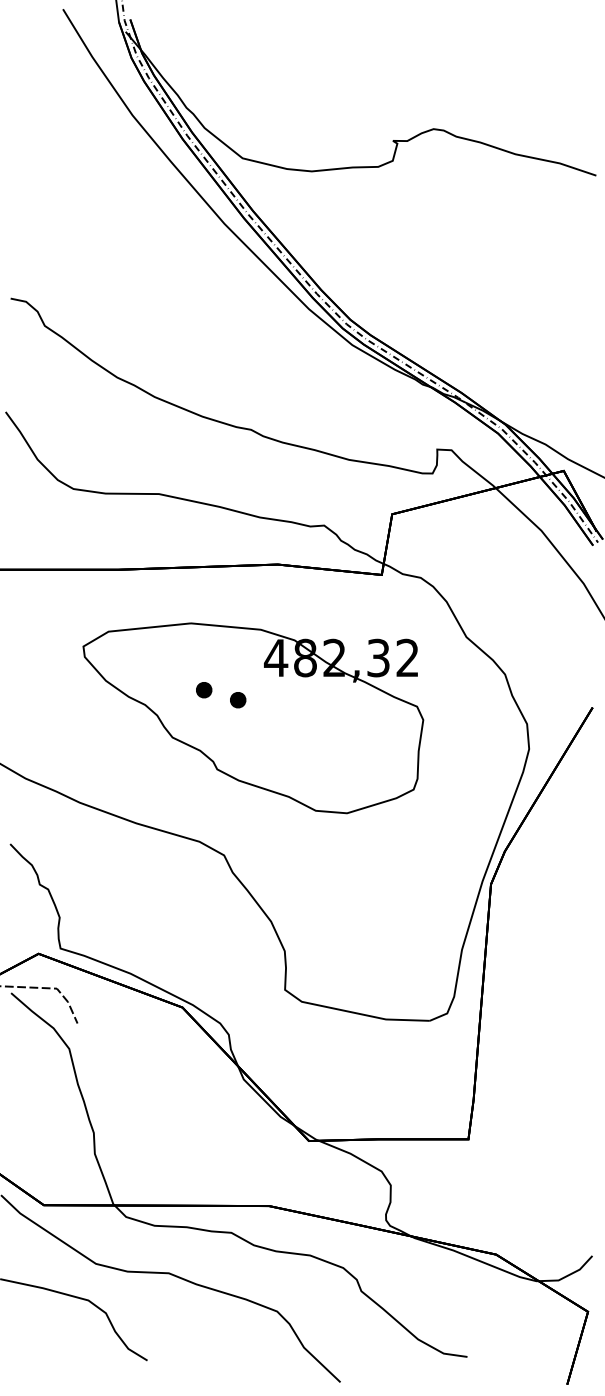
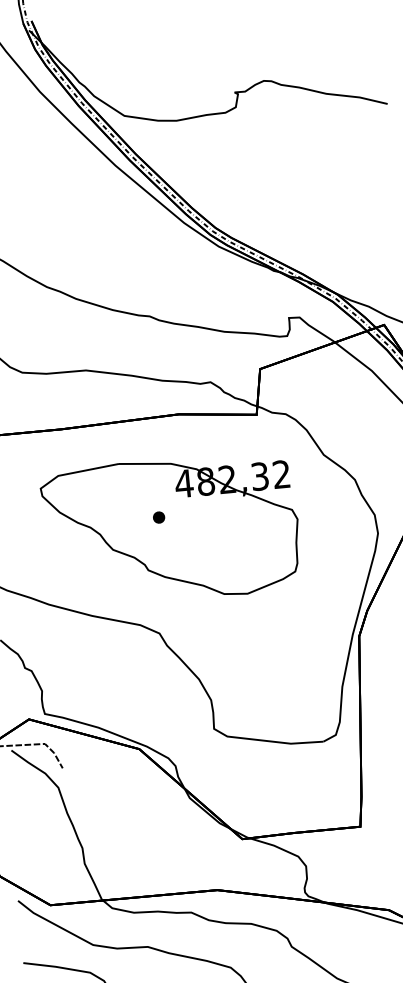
part: (204, 690) -> (133, 512), removed

